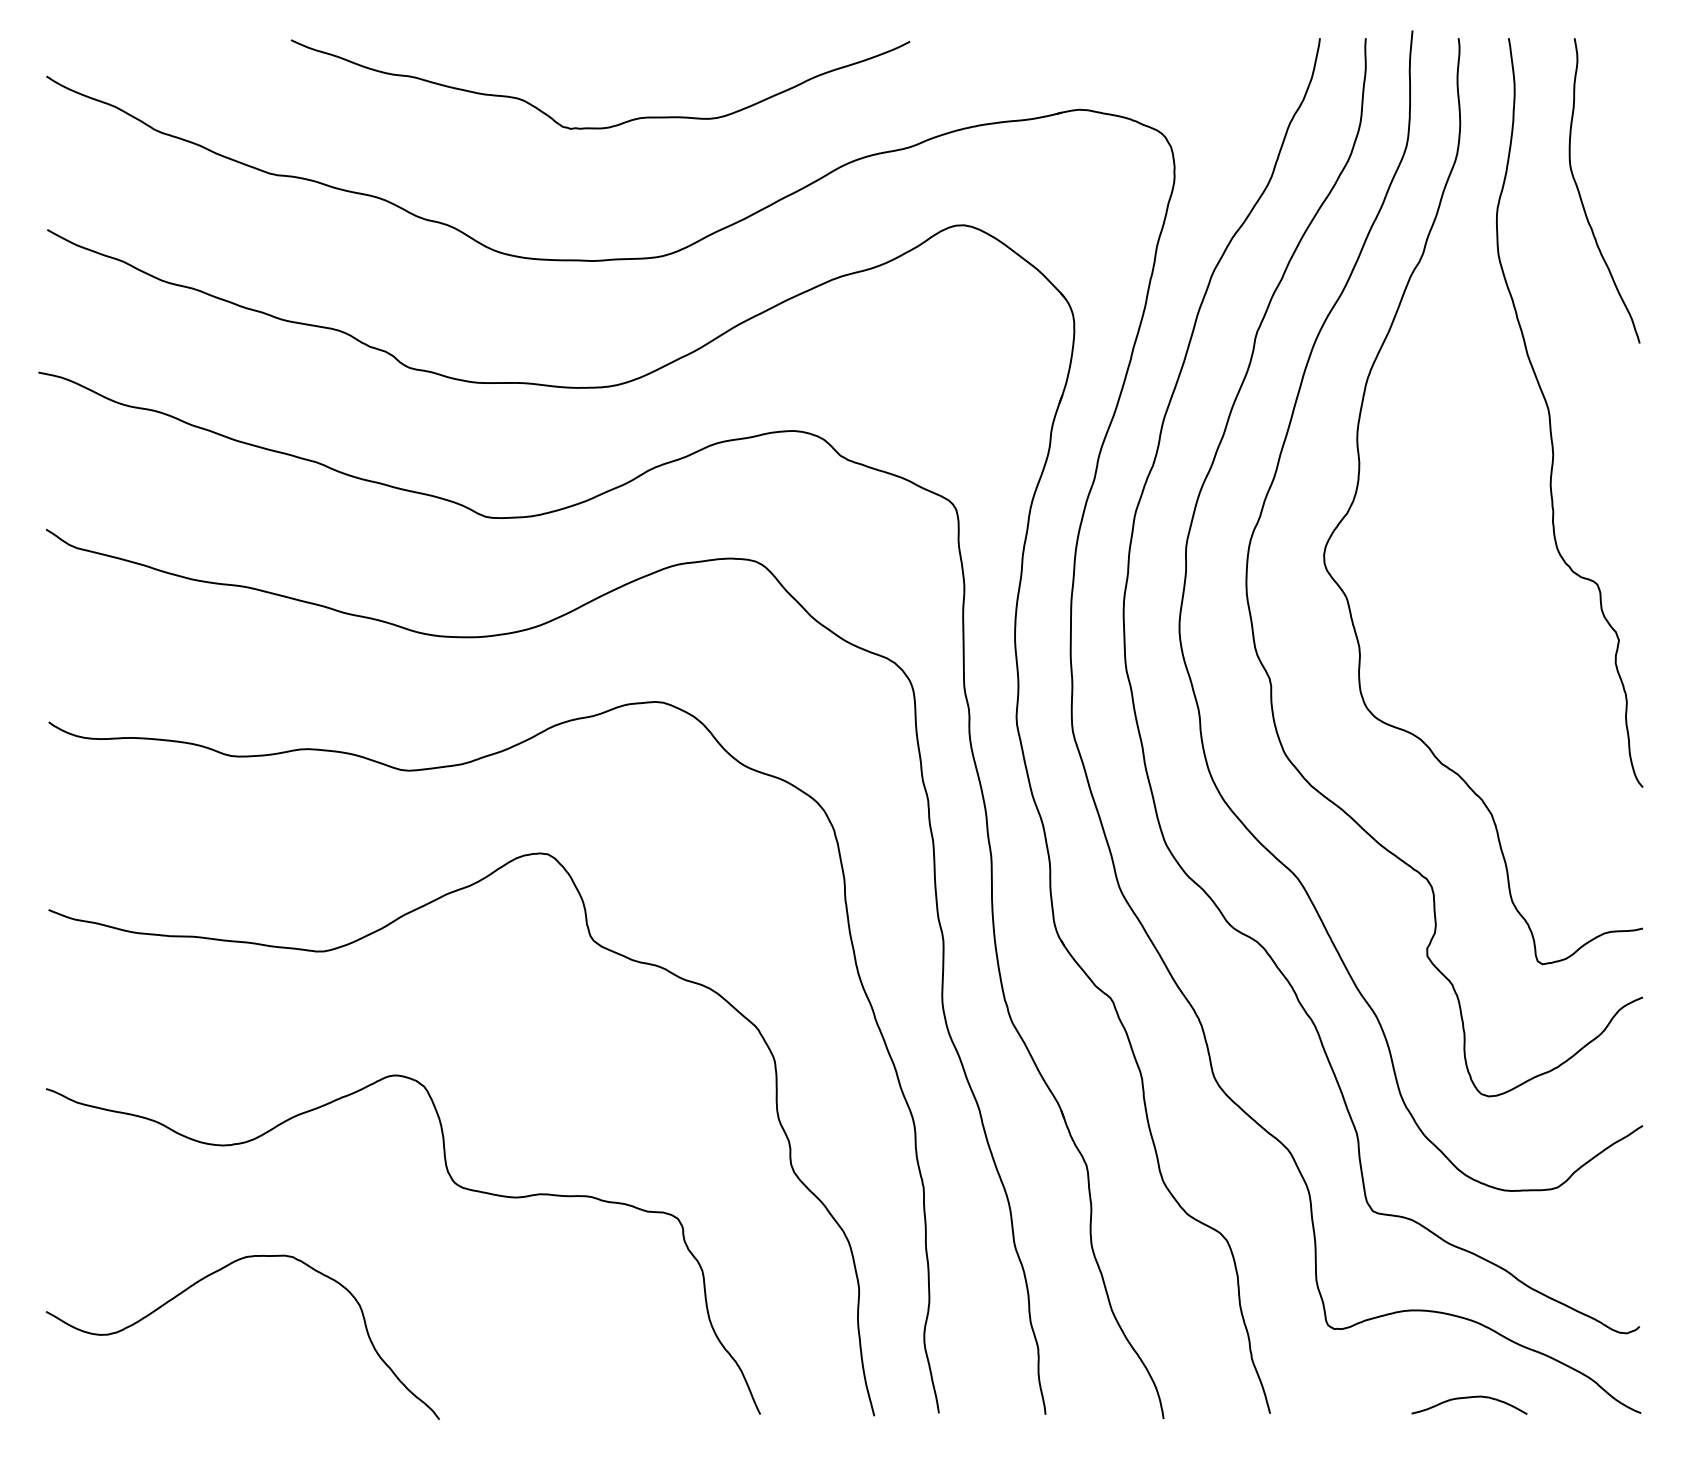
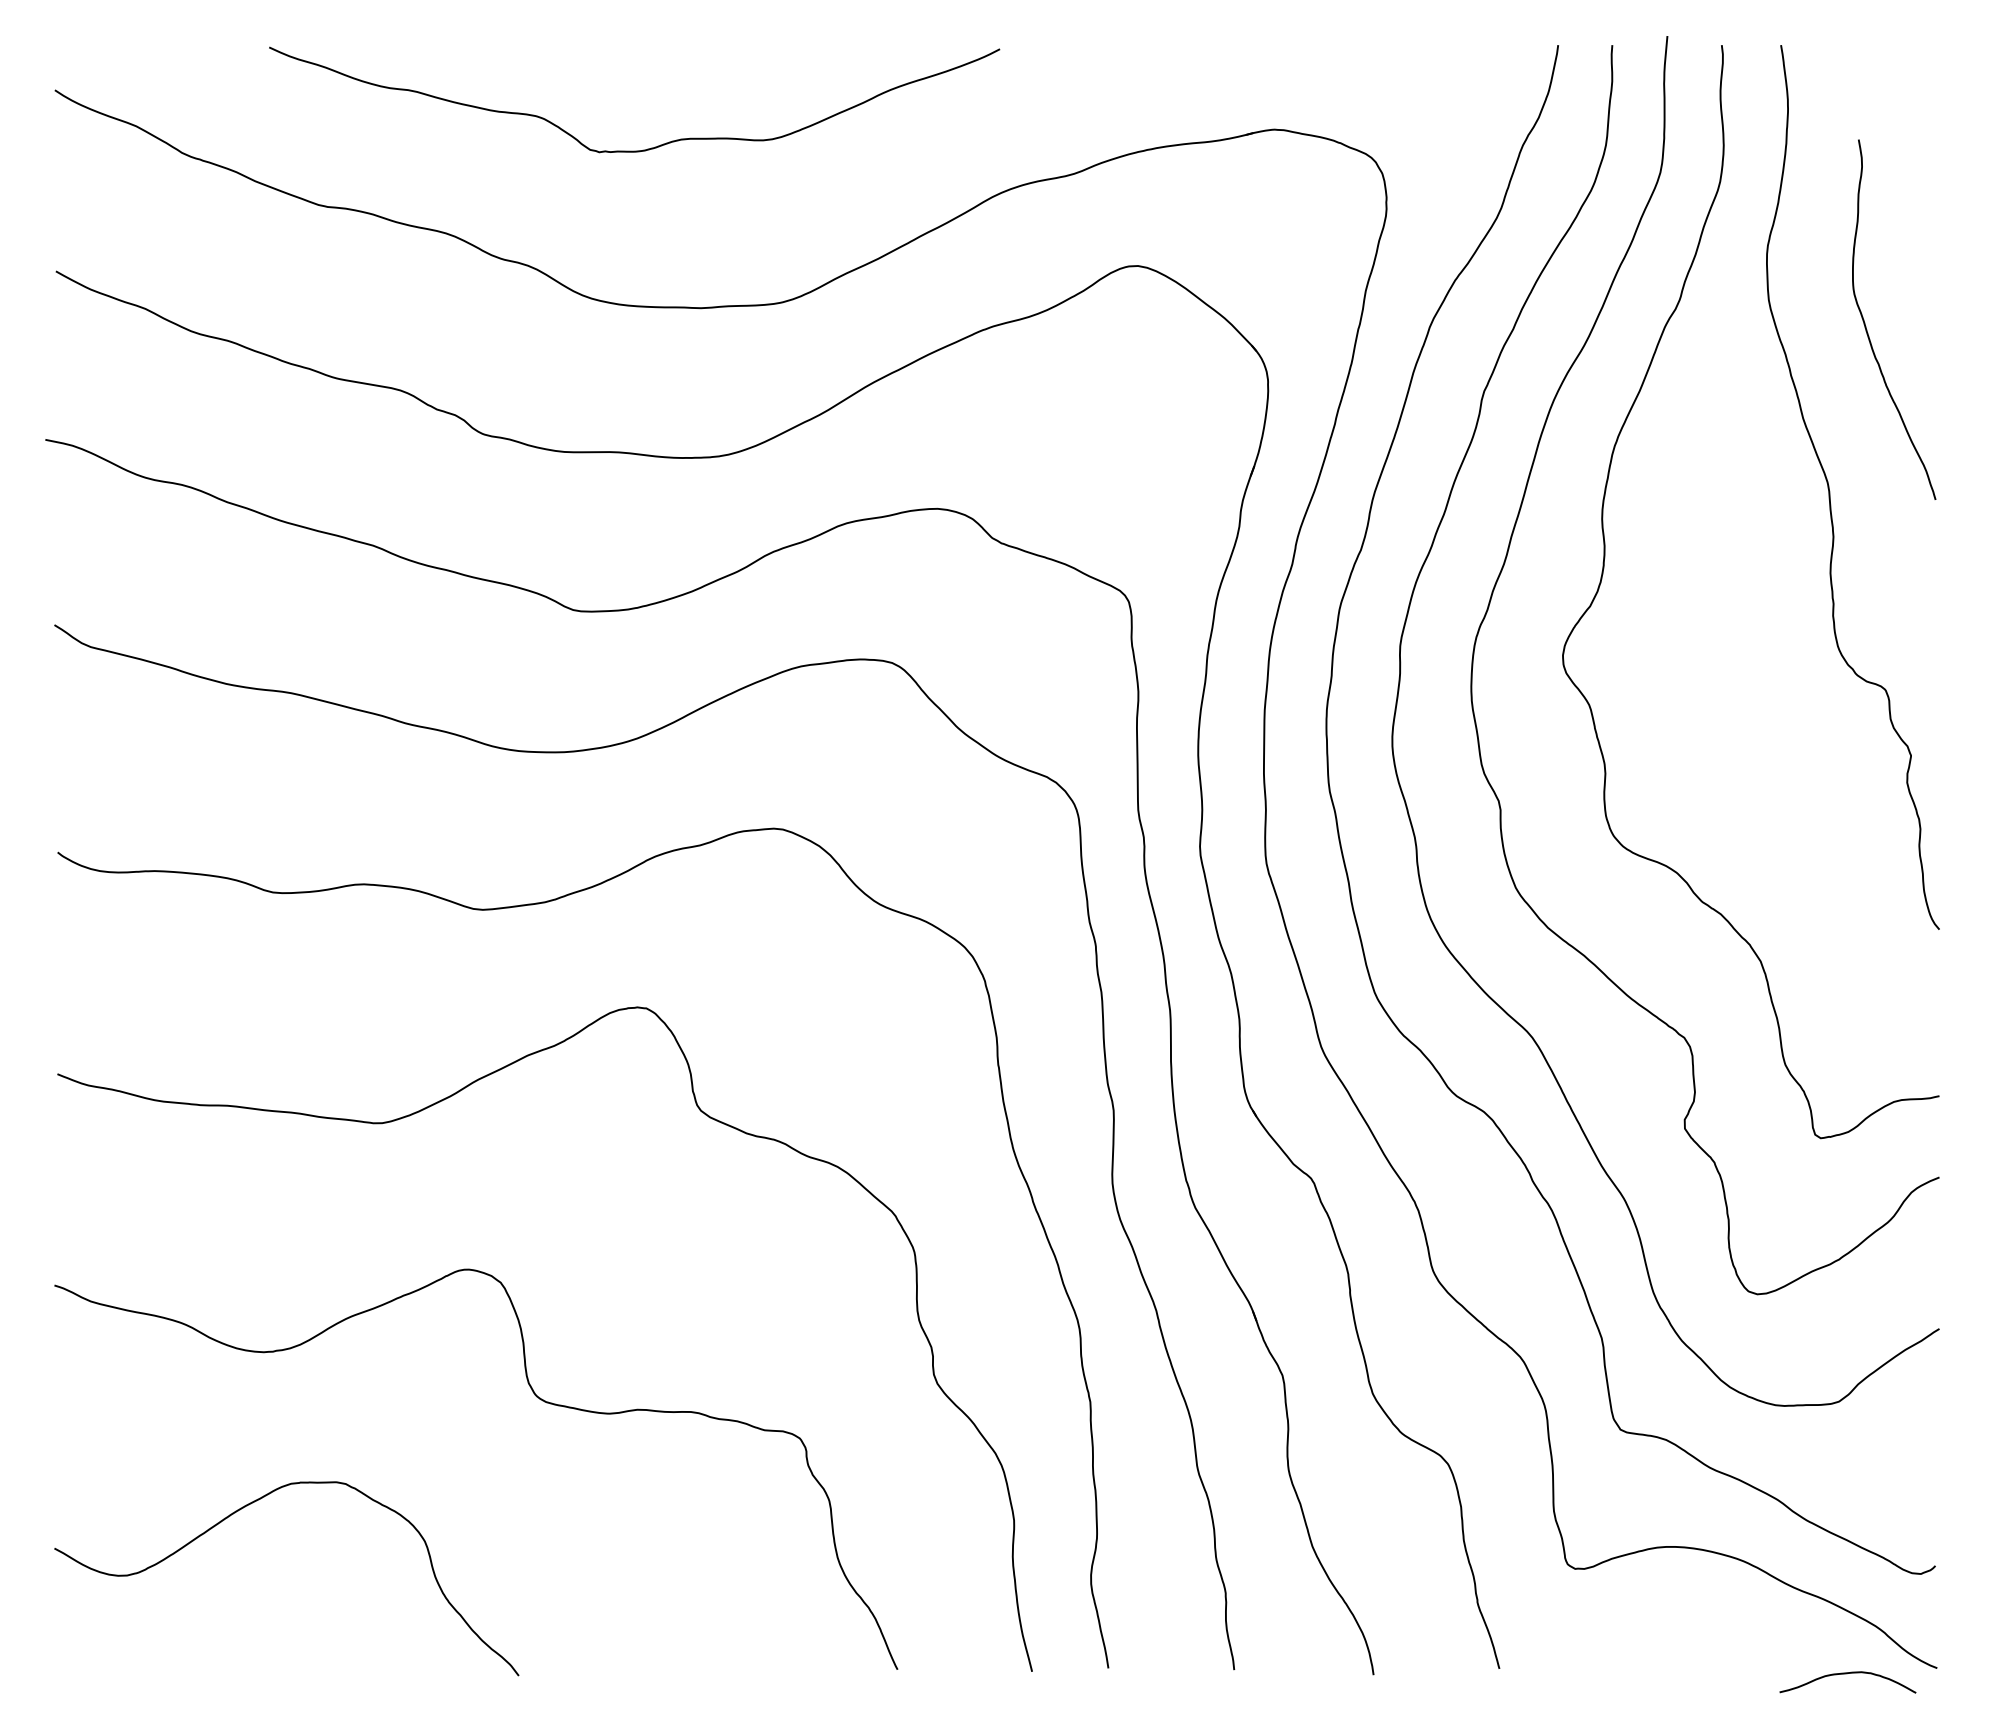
curve: (611, 125) -> (647, 148), moved
curve: (1581, 196) -> (1866, 326), moved
curve: (1469, 1398) -> (1847, 1674), moved

